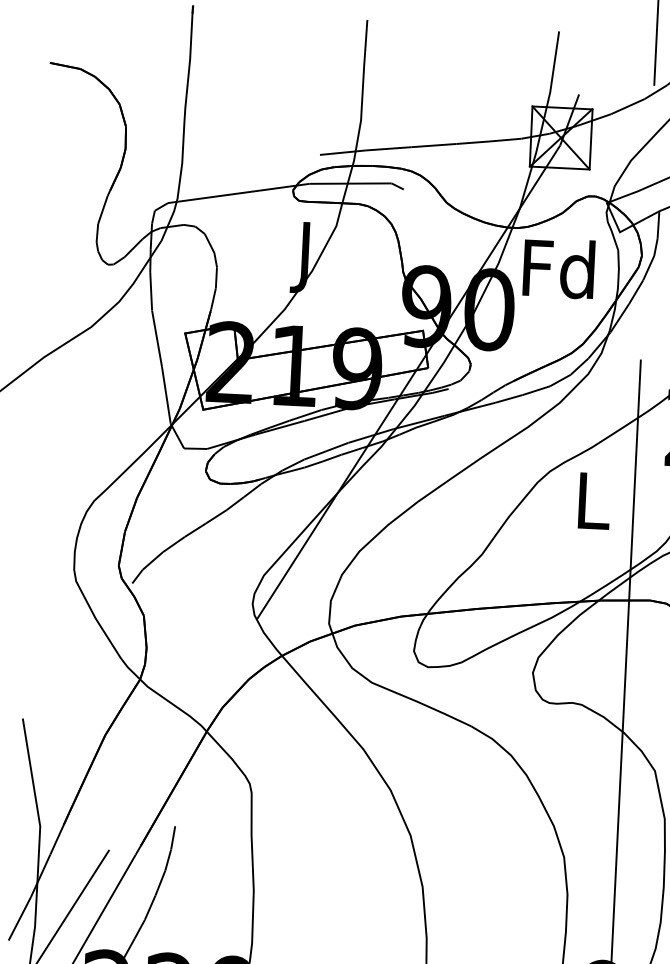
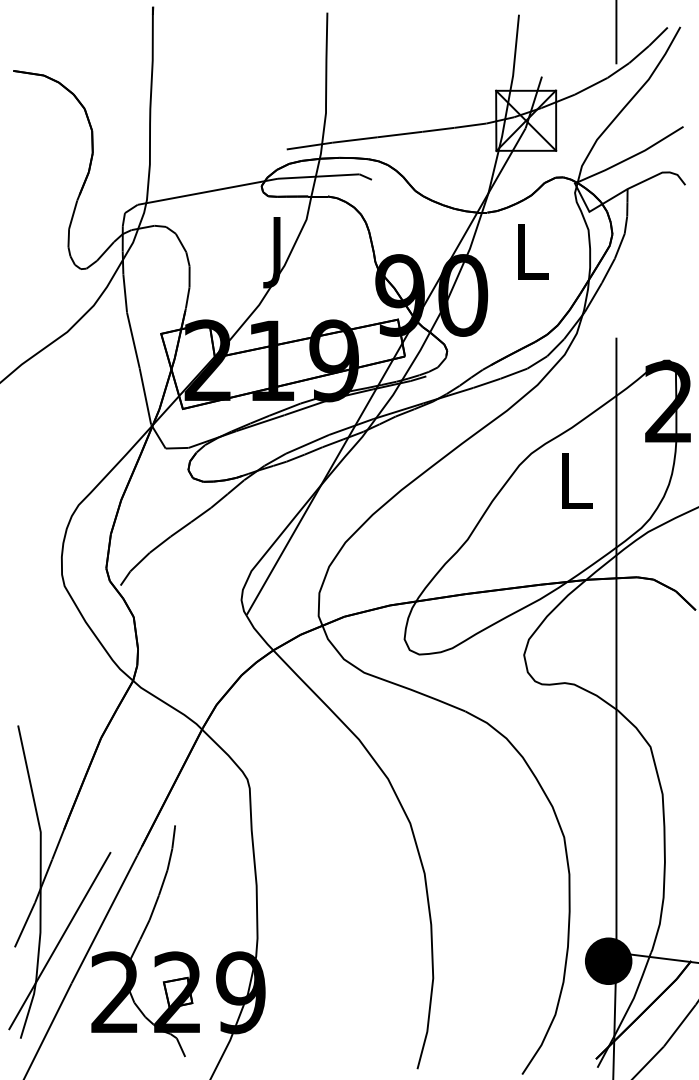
text: (559, 268) -> (530, 250), Fd -> L

